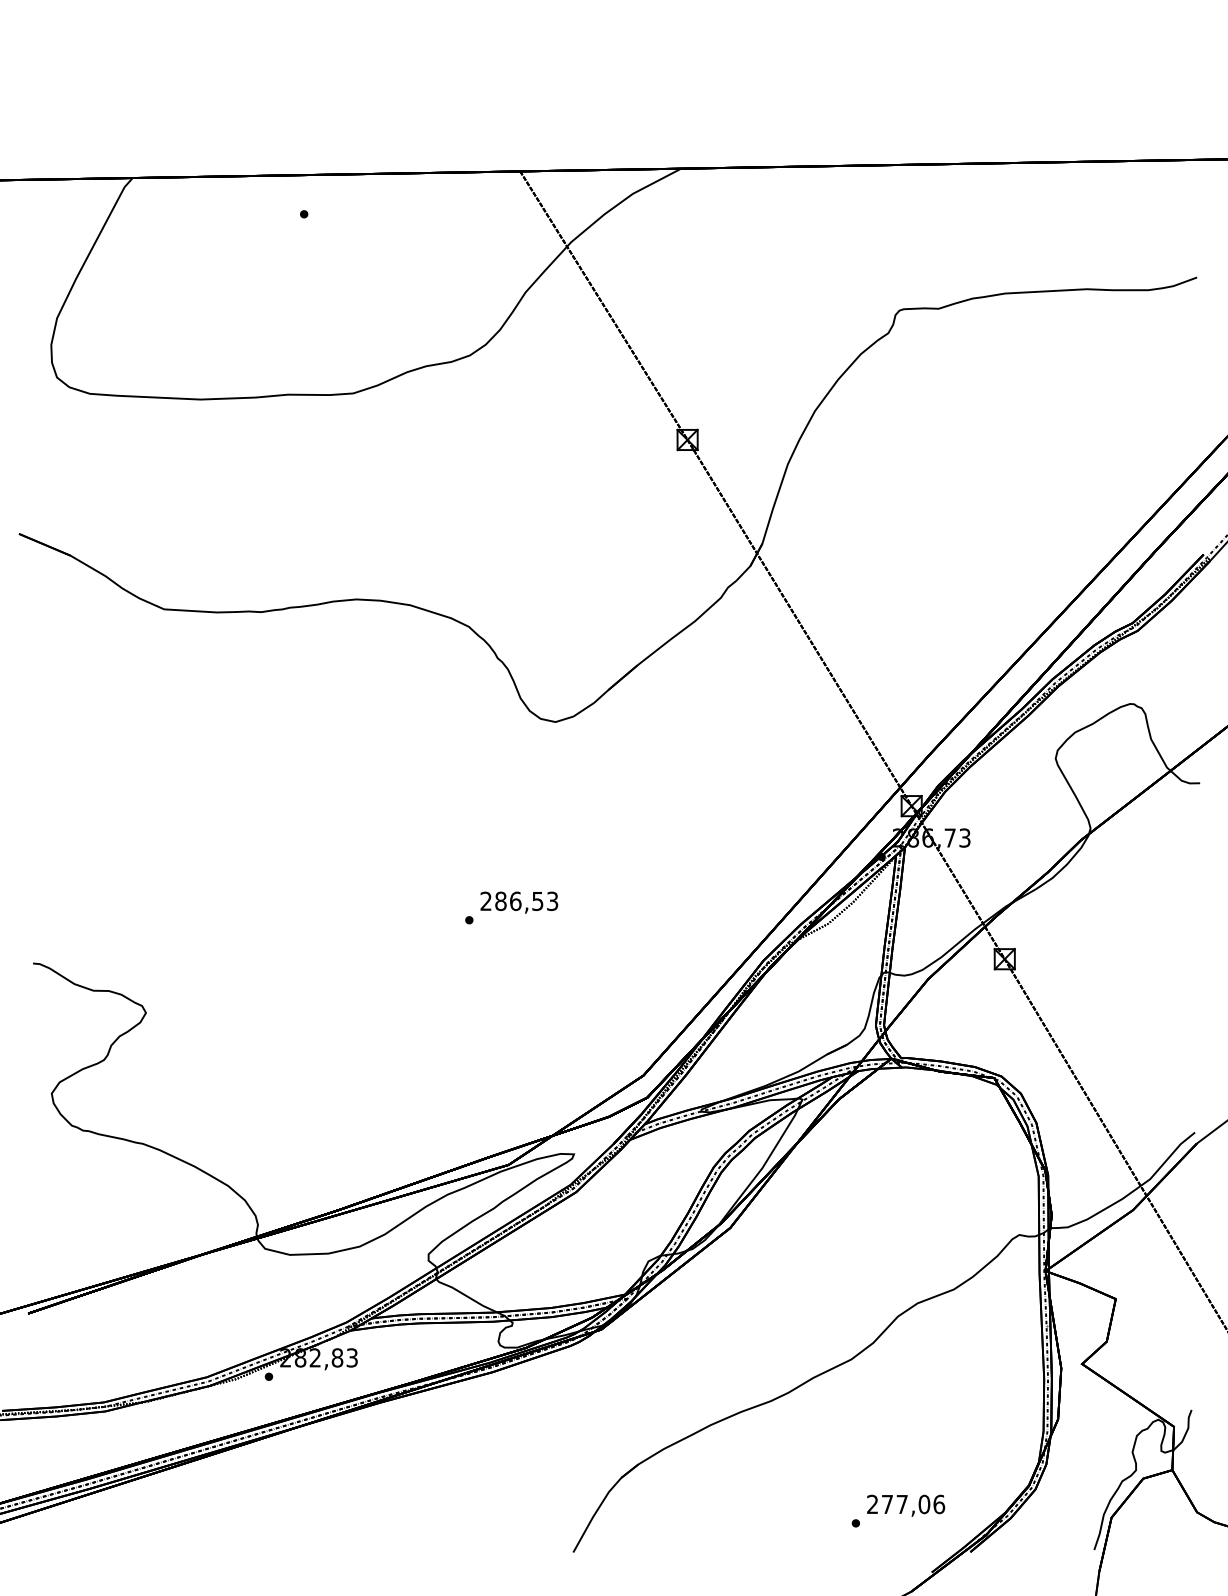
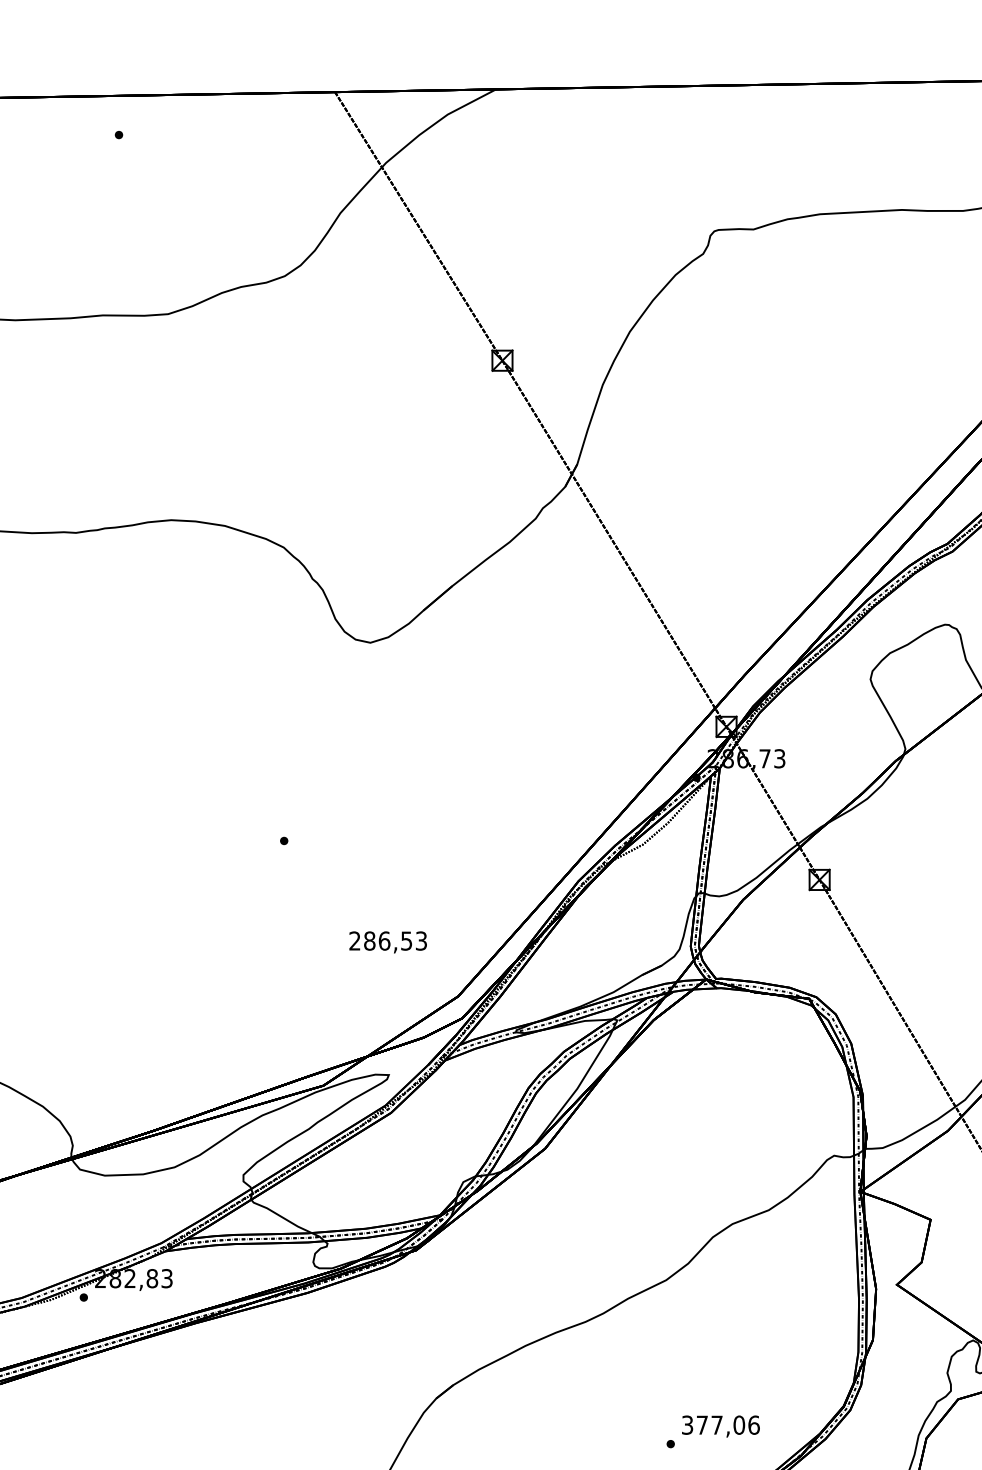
text: (519, 902) -> (388, 942), moved
text: (872, 1504) -> (687, 1425), 277,06 -> 377,06

